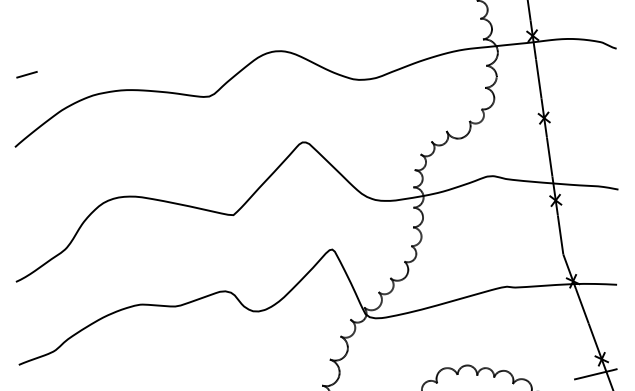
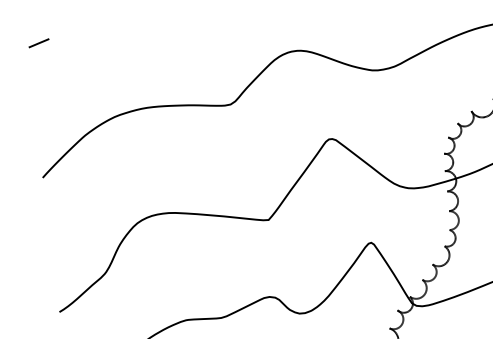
line: (26, 74) -> (38, 43), moved

